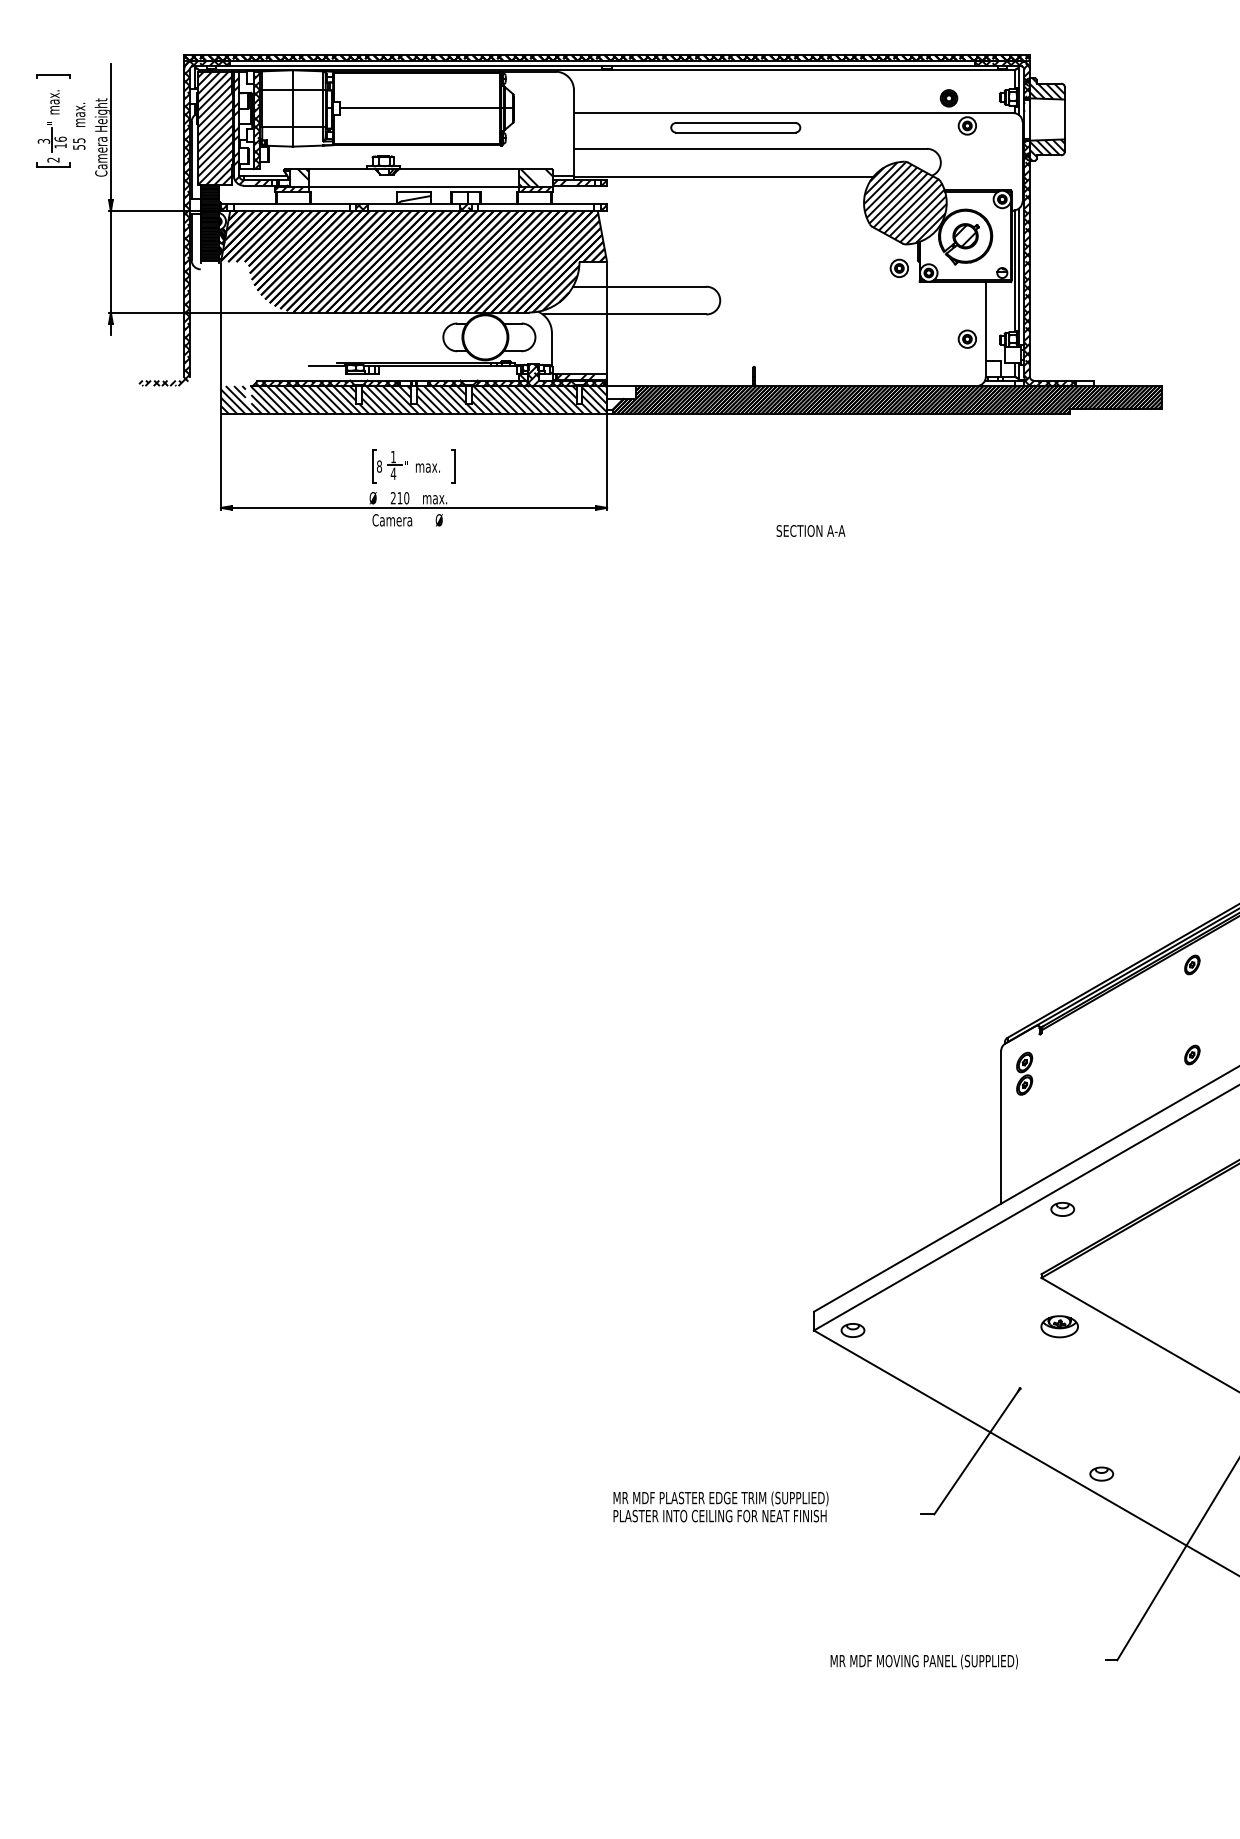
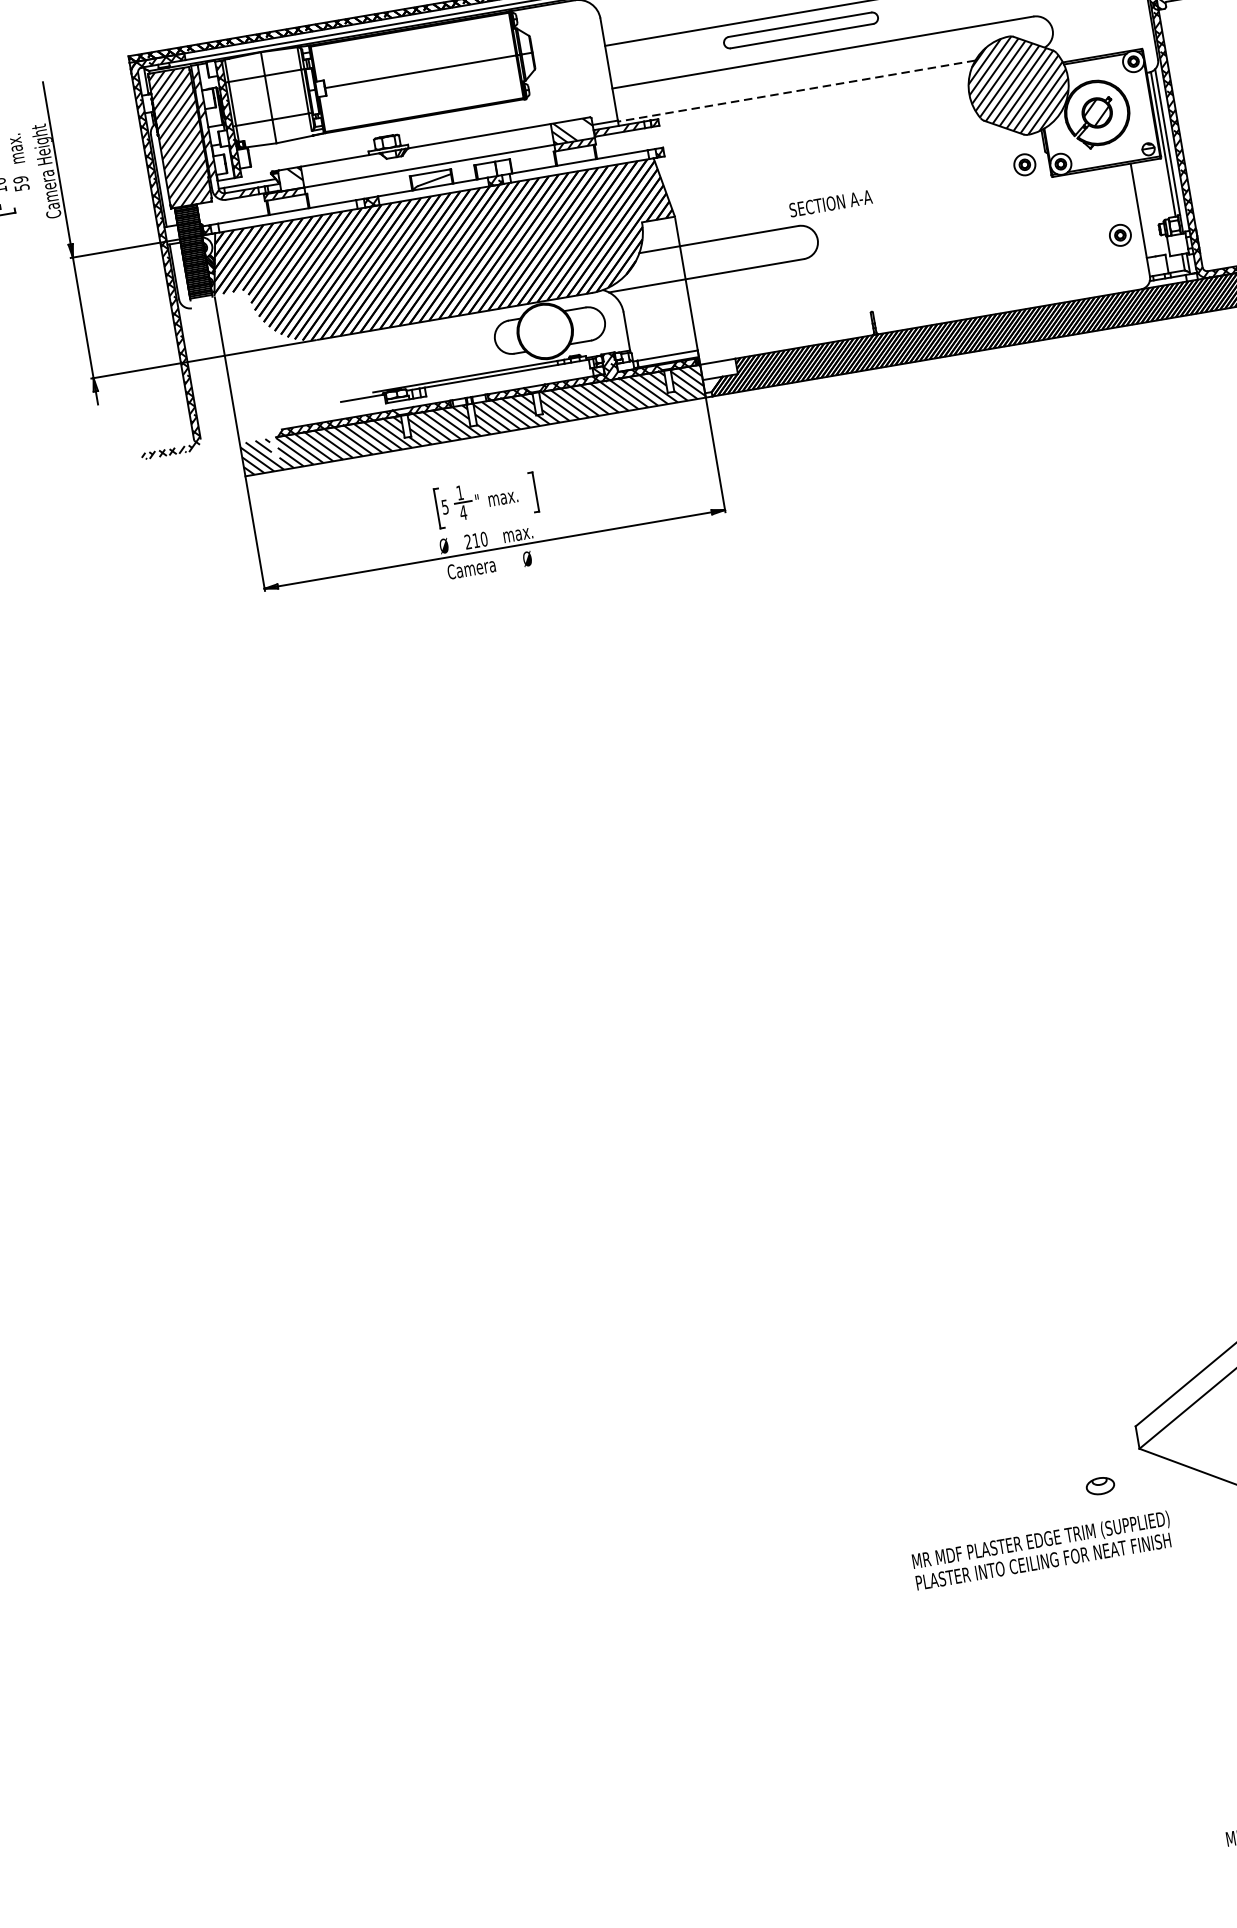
text: (78, 140) -> (19, 179), 55 -> 59
line: (723, 176) -> (796, 91), solid -> dashed
hatch: (581, 376) -> (667, 358), removed
text: (379, 466) -> (445, 506), 8 -> 5
text: (810, 530) -> (830, 203), moved
part: (852, 1330) -> (1099, 1486), moved
text: (720, 1506) -> (1042, 1550), moved

